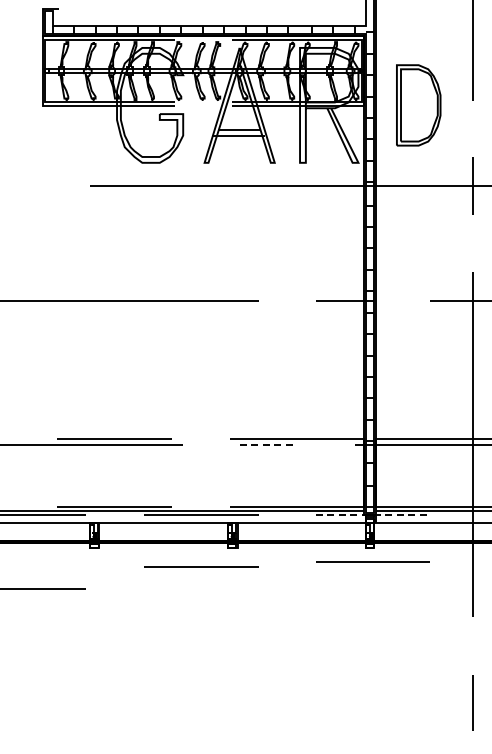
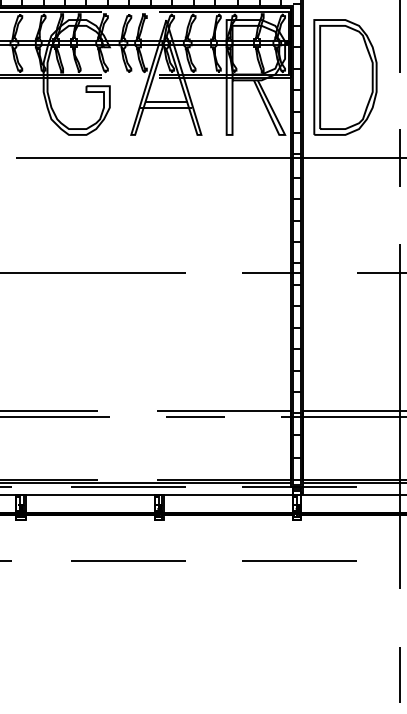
part: (418, 105) -> (345, 77), size x1.43
line: (269, 445) -> (196, 417), dashed -> solid
line: (373, 515) -> (300, 487), dashed -> solid
line: (372, 561) -> (299, 560), moved
line: (201, 566) -> (128, 560), moved

